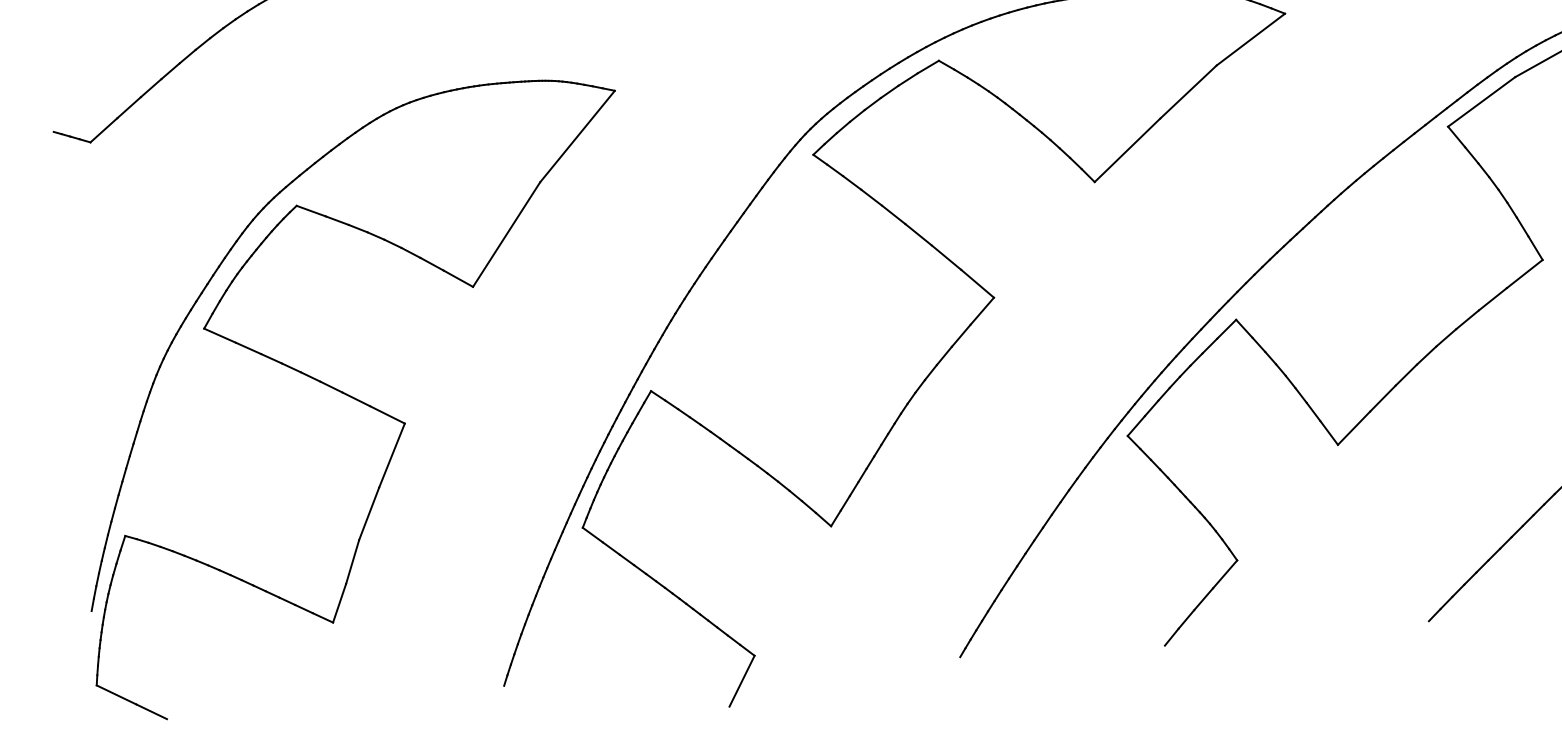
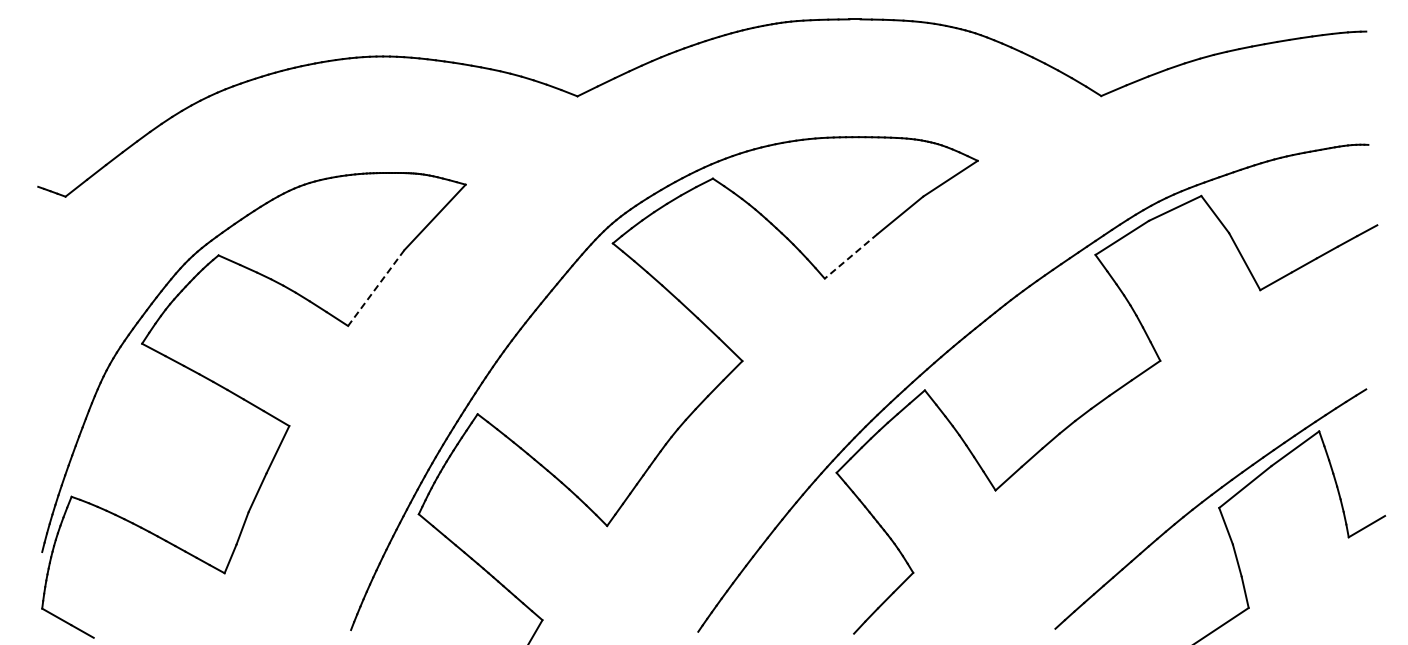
line: (1127, 150) -> (851, 256), solid -> dashed
line: (505, 235) -> (375, 288), solid -> dashed

